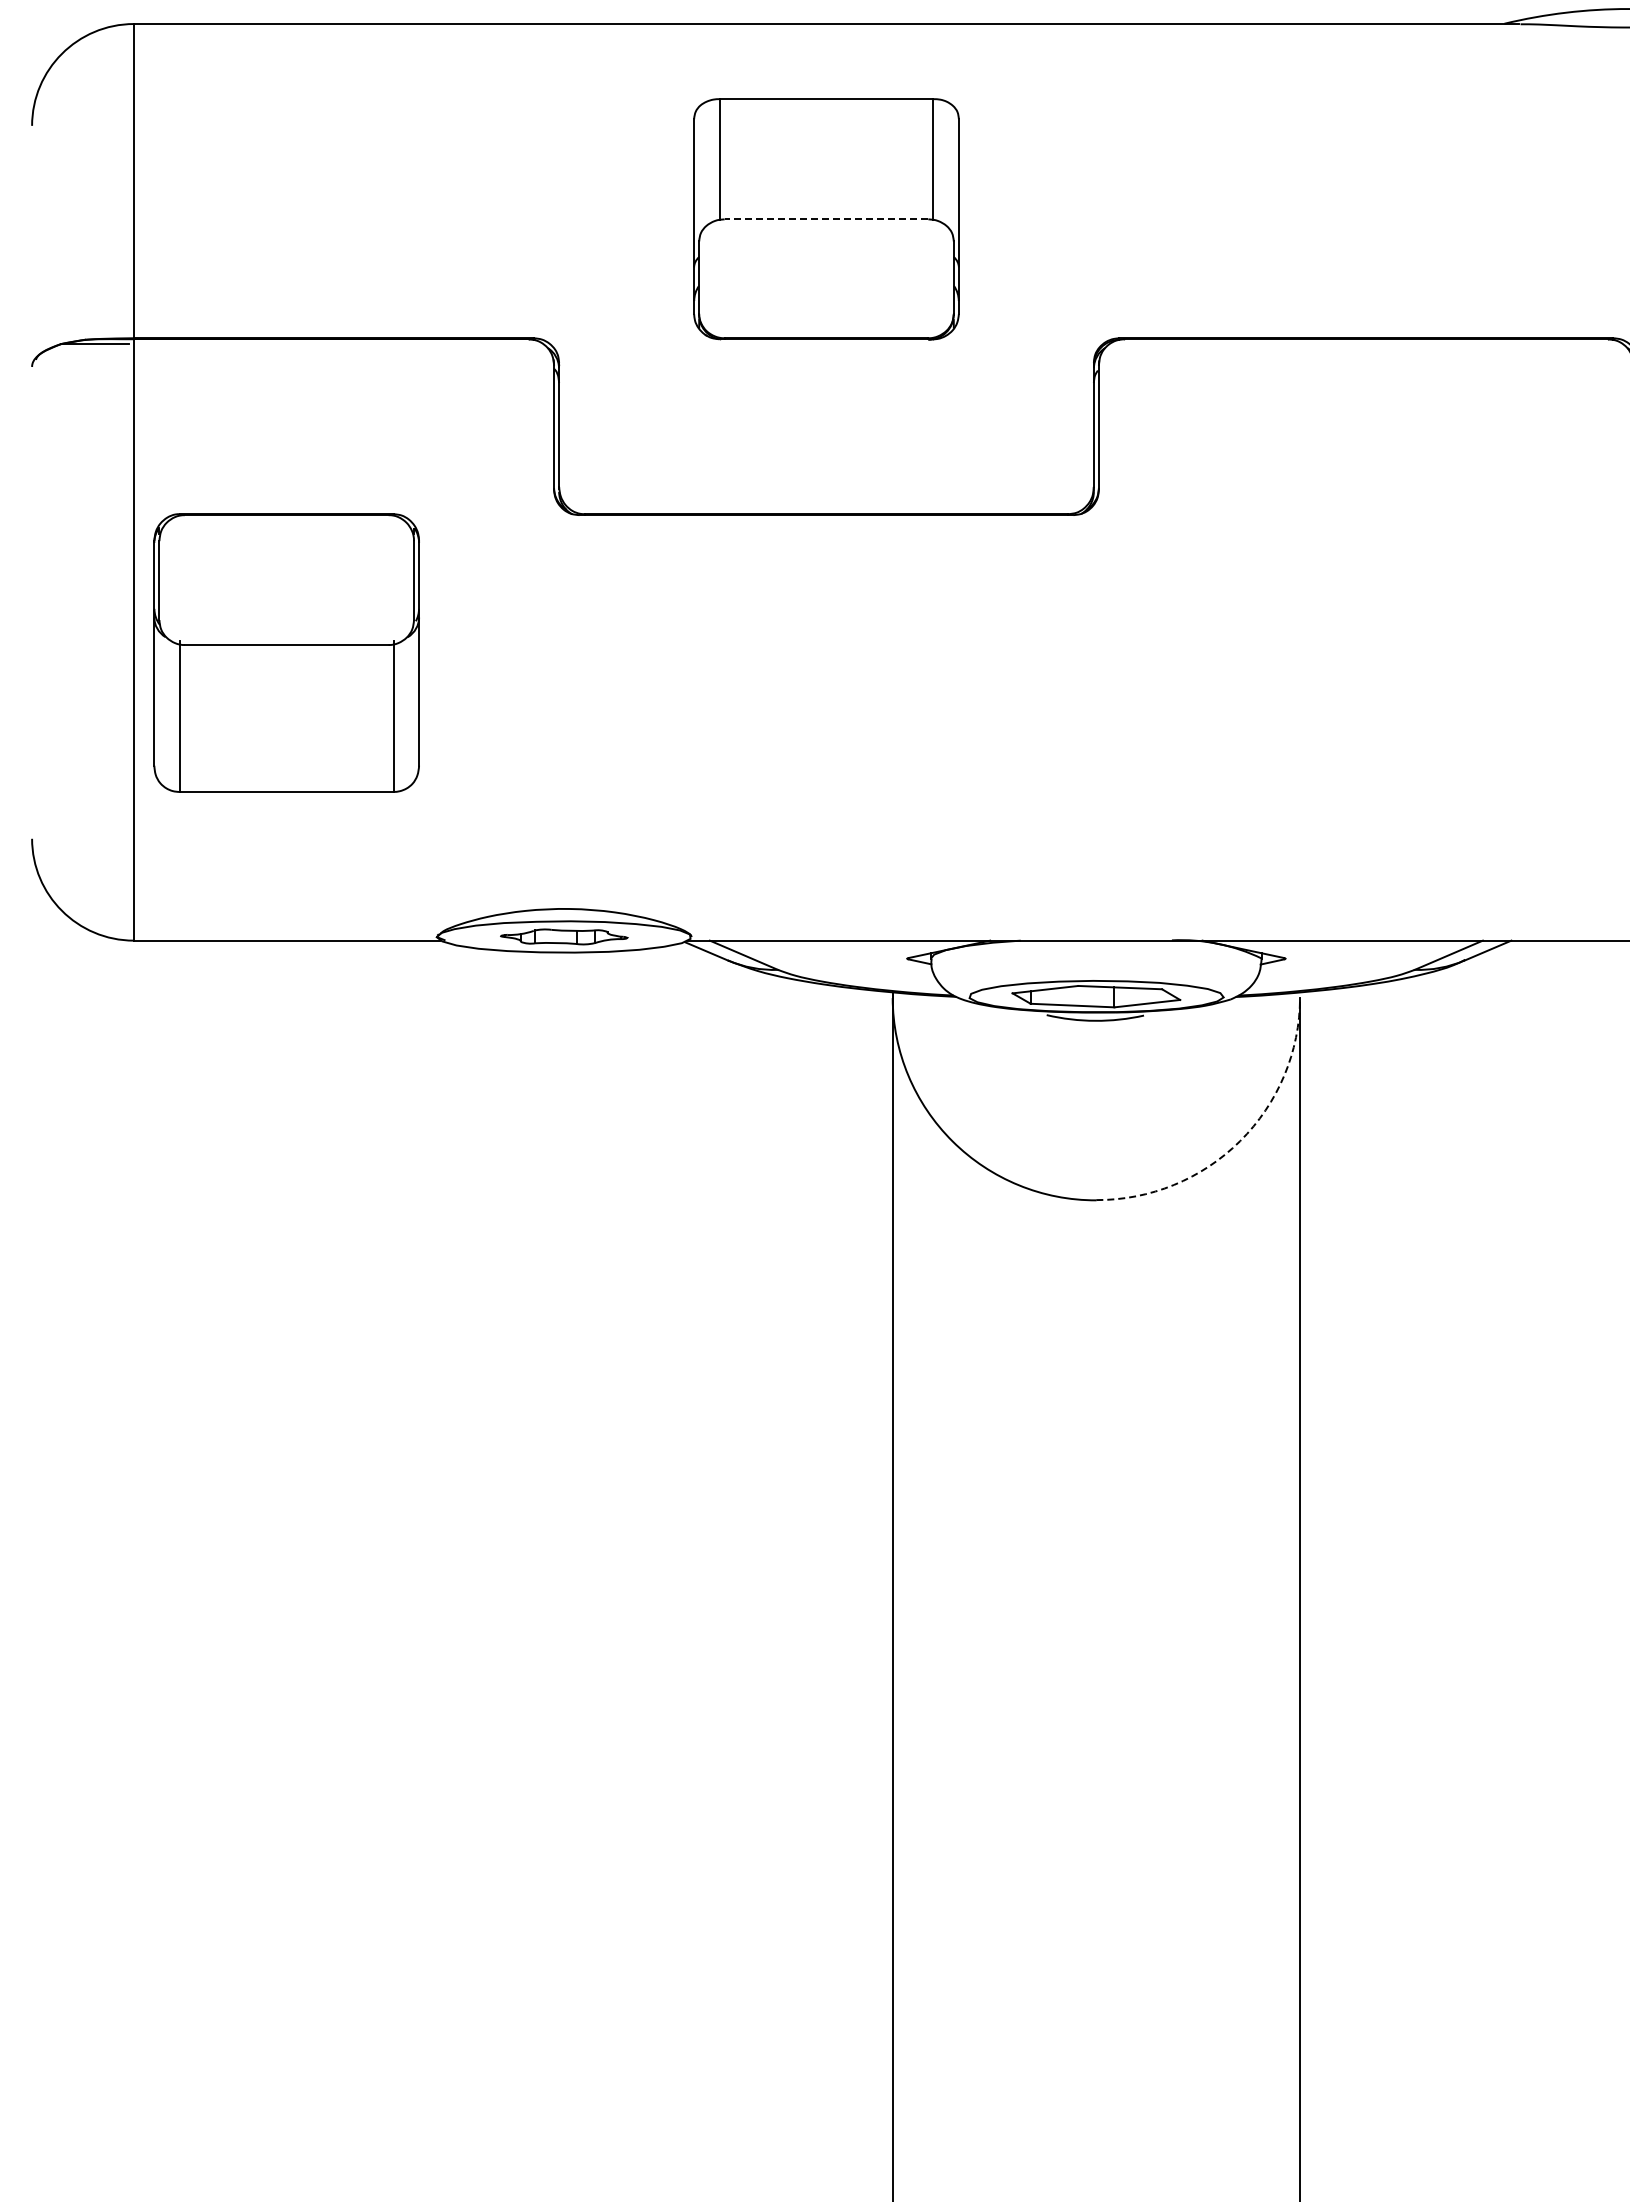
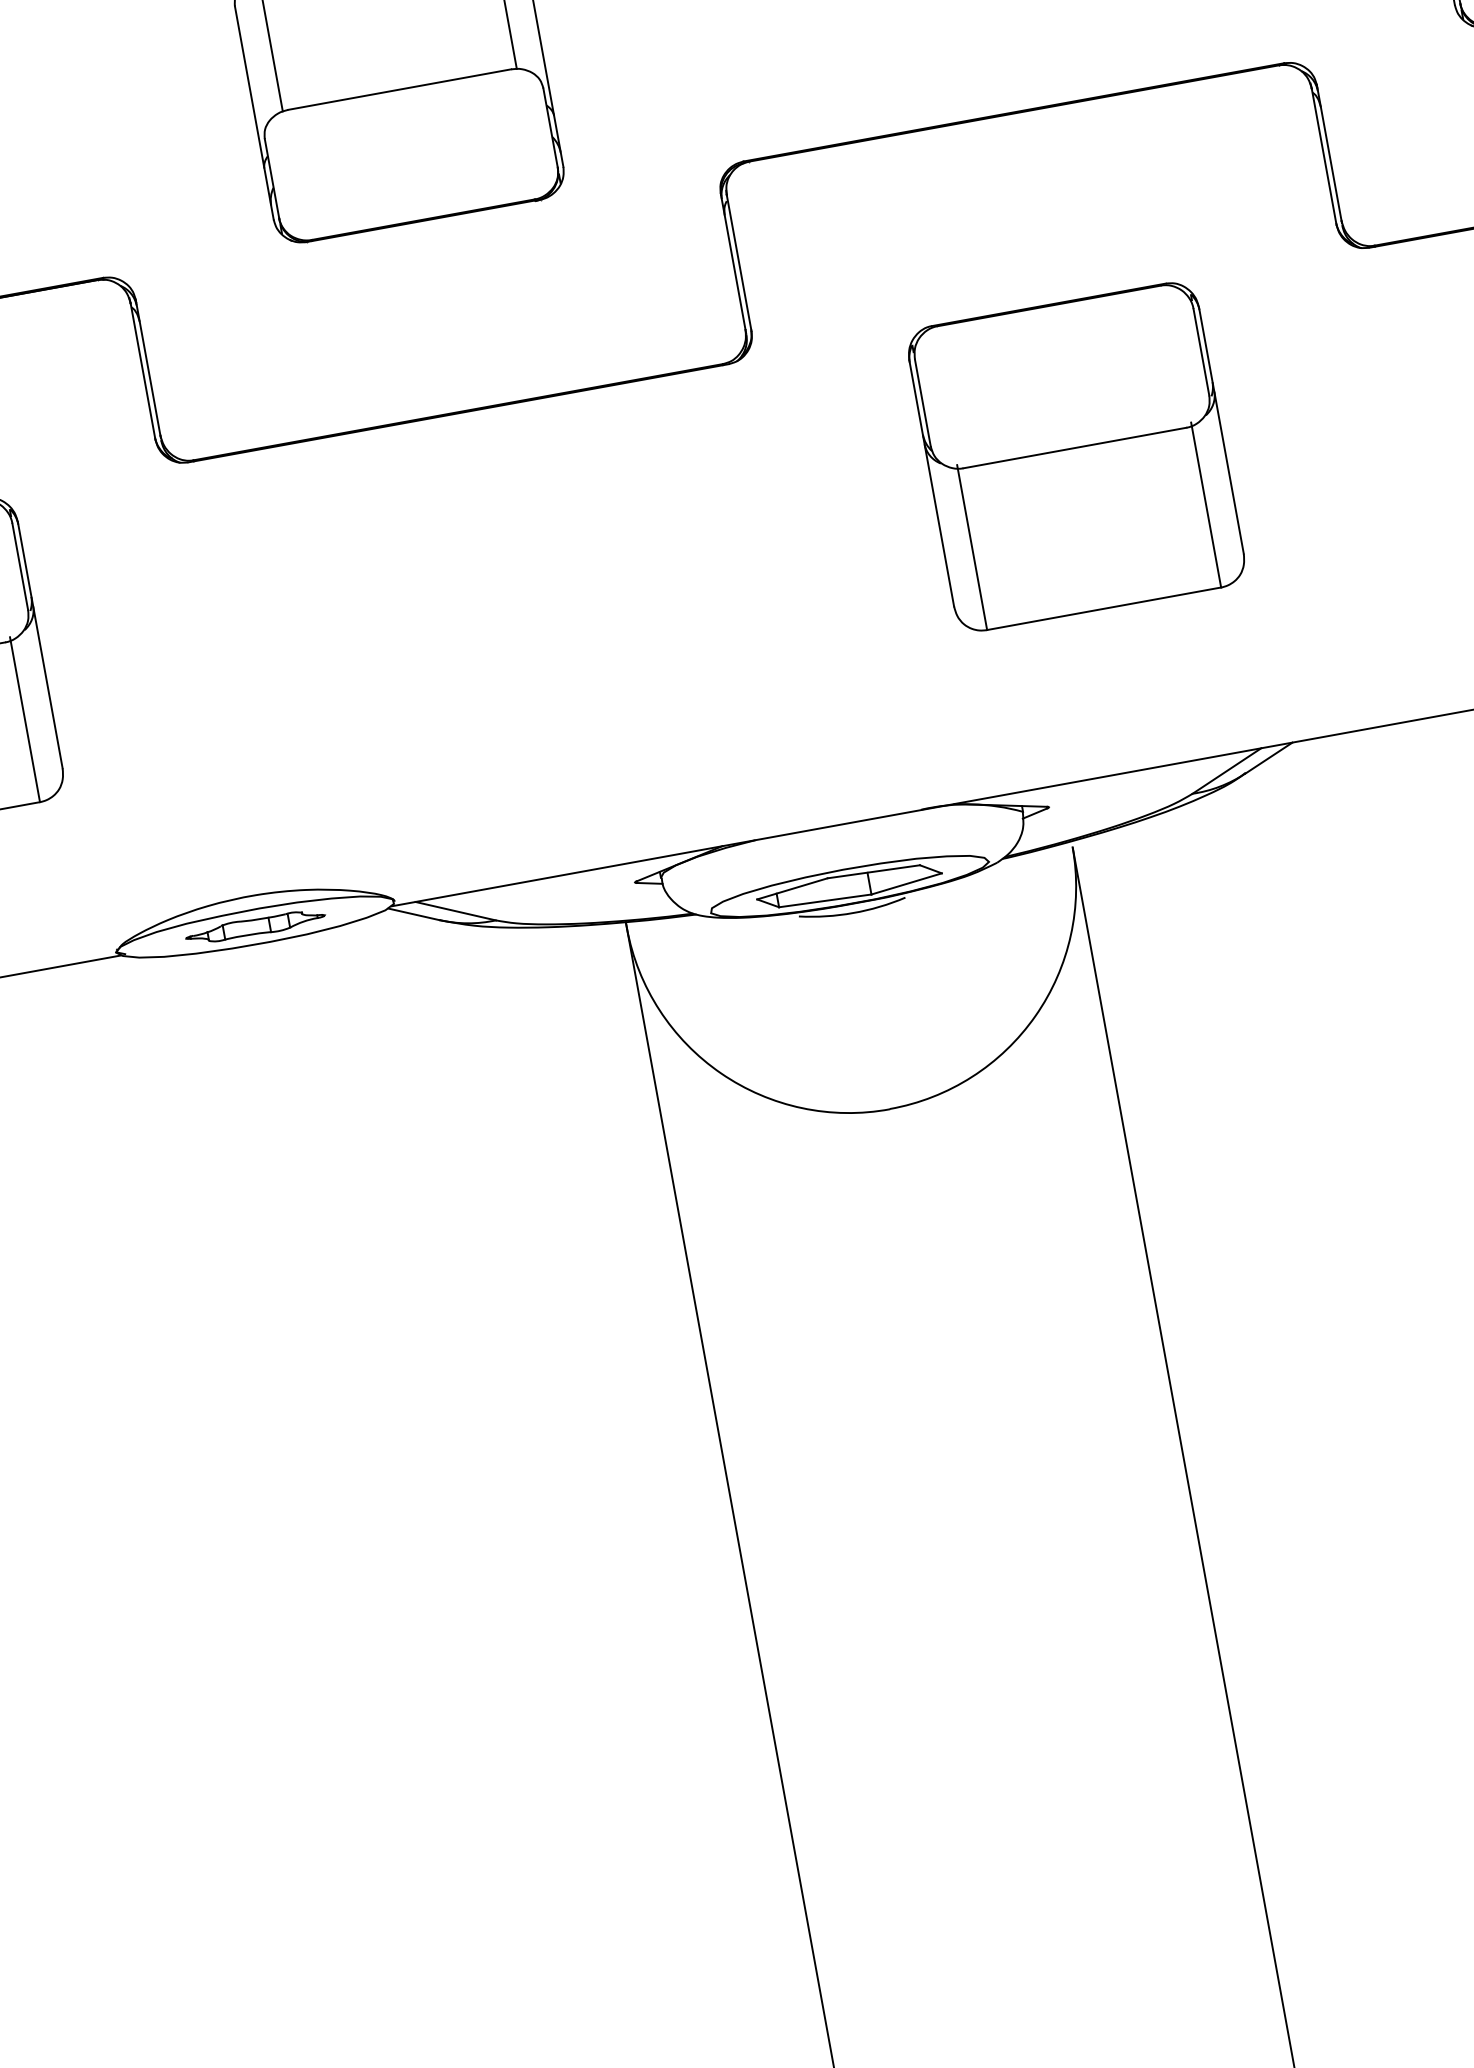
line: (826, 219) -> (399, 89), dashed -> solid
part: (1366, 652) -> (1076, 456), added
arc: (1240, 1141) -> (1036, 1016), dashed -> solid

